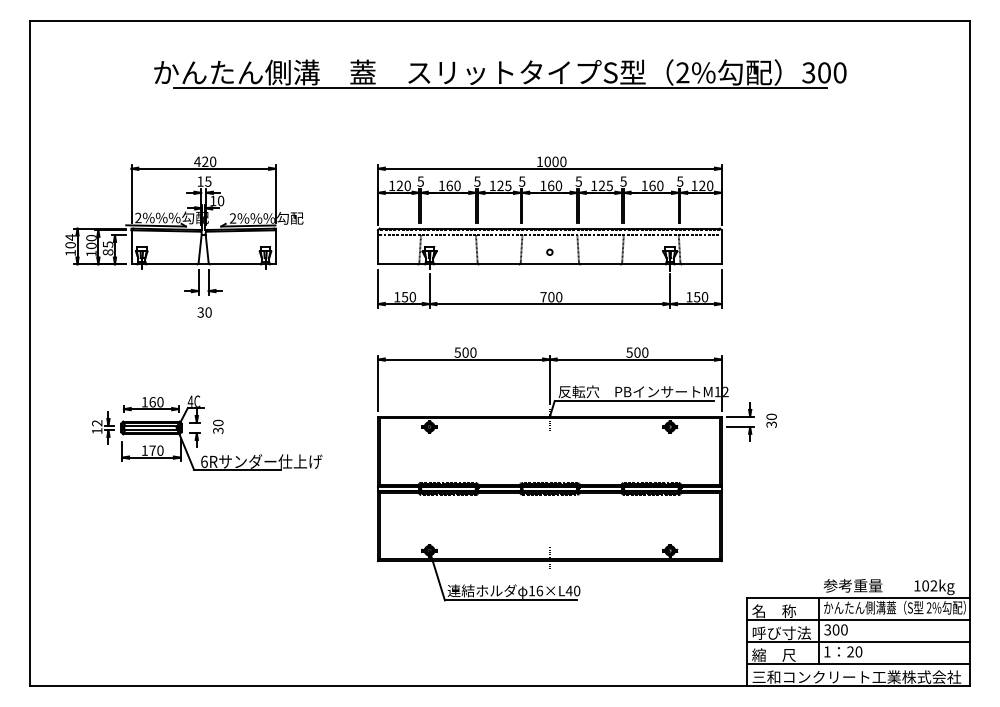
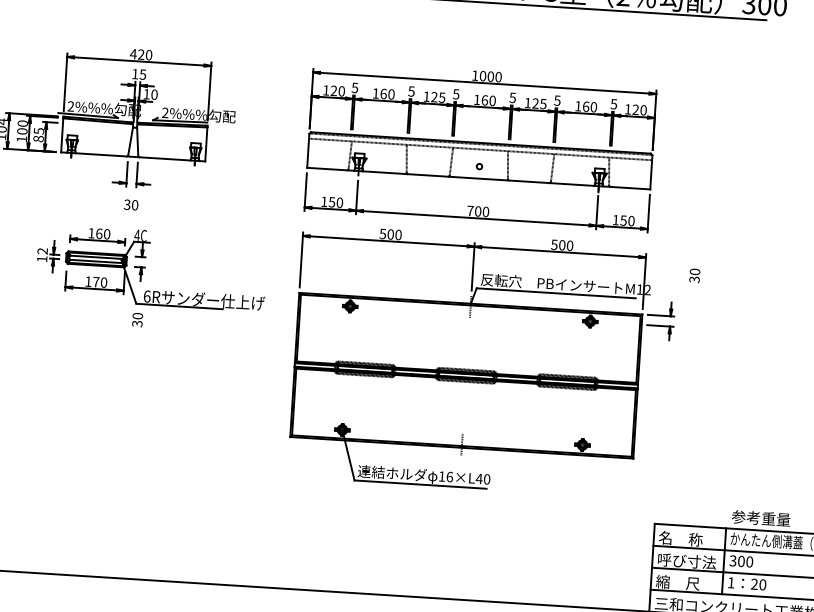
text: (771, 420) -> (694, 275), moved
part: (200, 432) -> (145, 266), moved
part: (565, 474) -> (482, 362), moved

